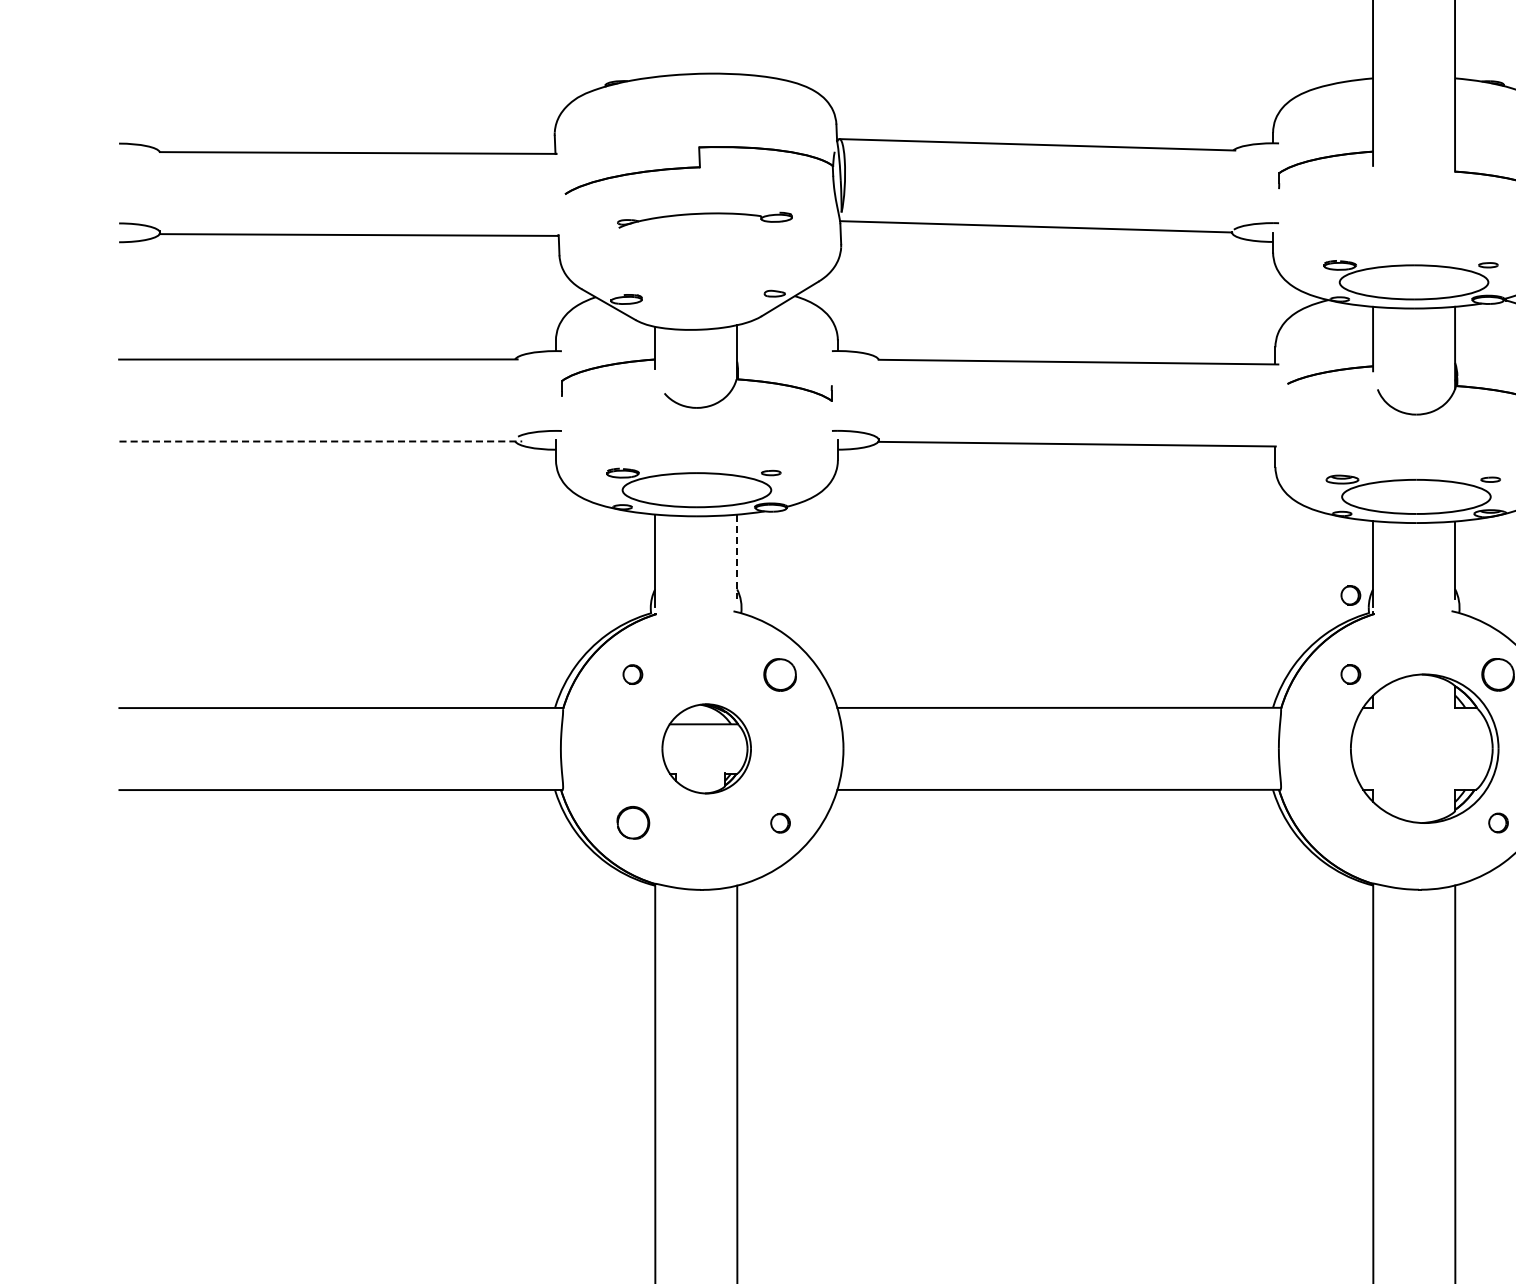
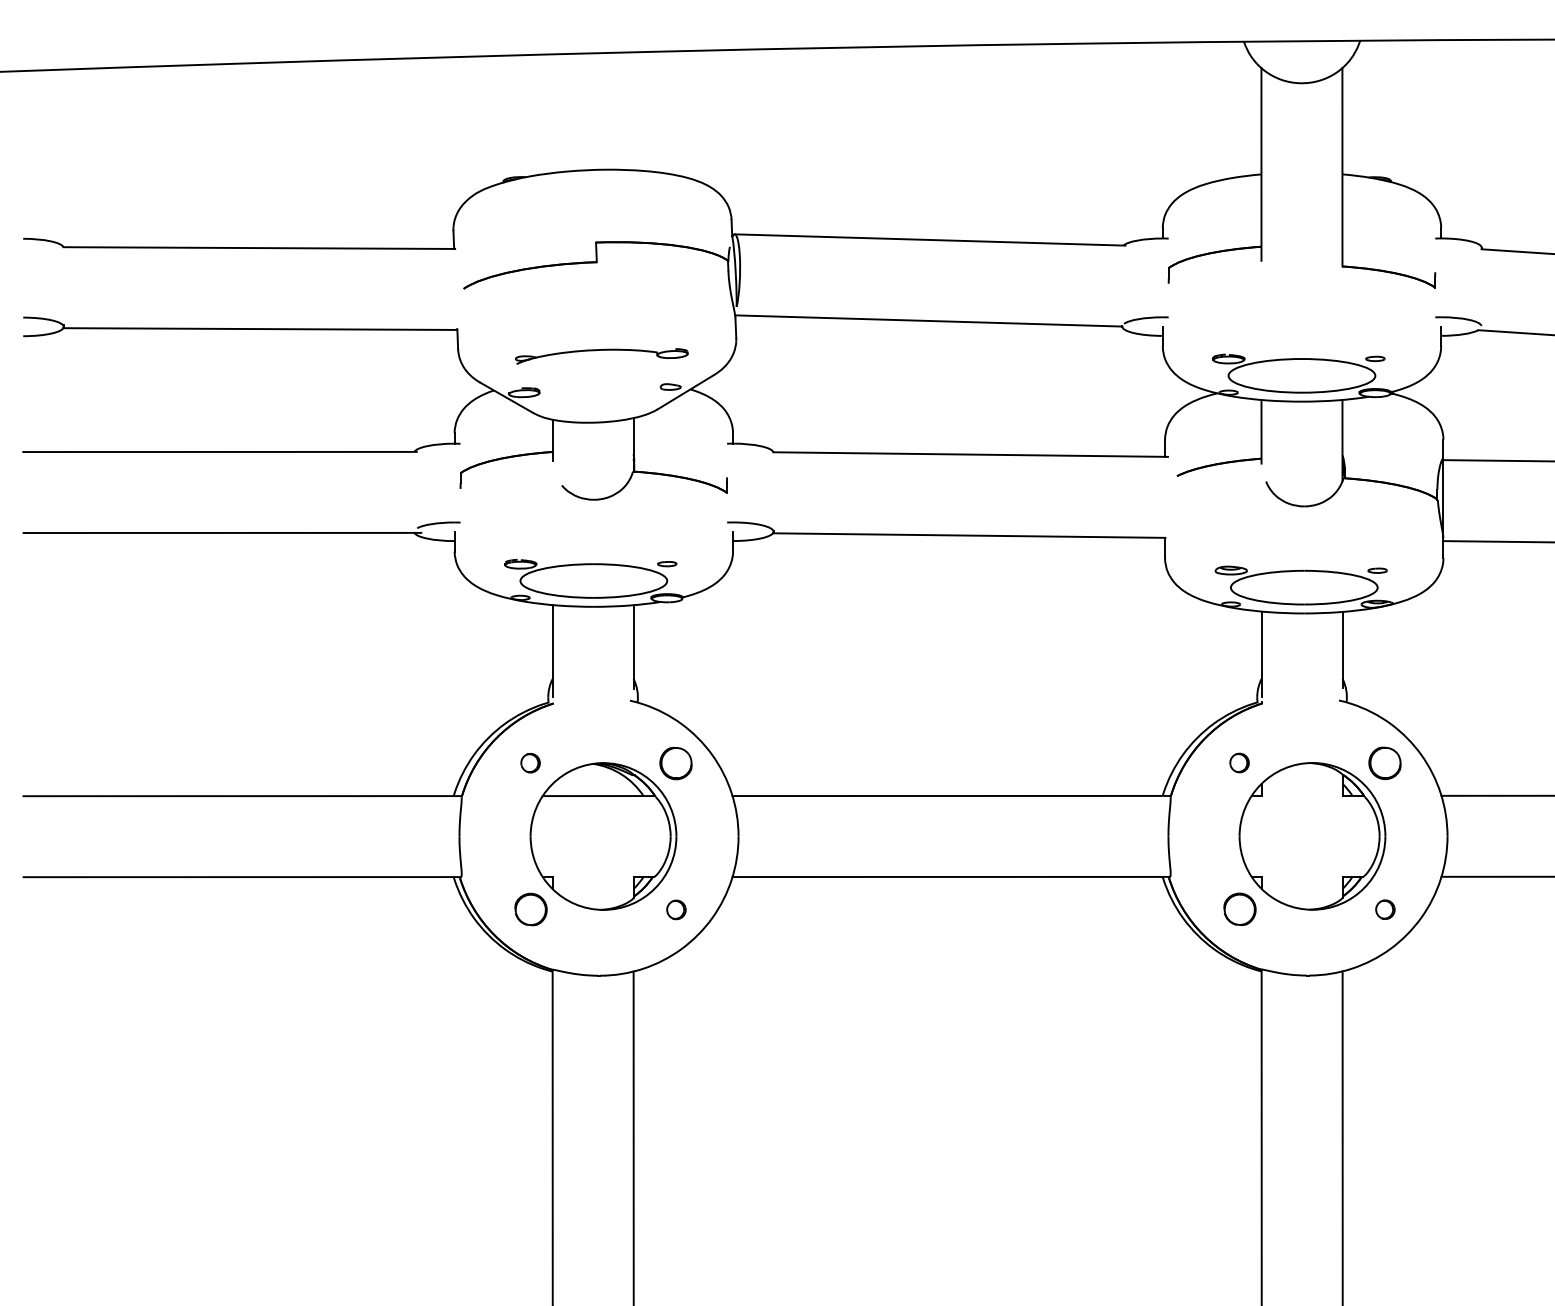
part: (704, 220) -> (601, 356), moved
line: (320, 441) -> (222, 532), dashed -> solid
line: (737, 556) -> (633, 646), dashed -> solid
part: (1350, 594) -> (1239, 684), removed
part: (706, 748) -> (603, 836), size x1.67
part: (1350, 821) -> (1239, 908), added

